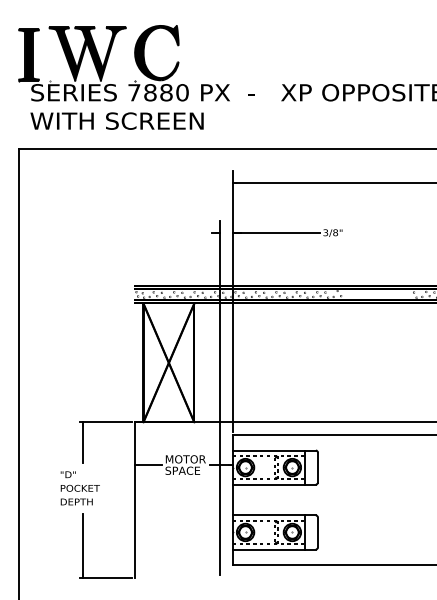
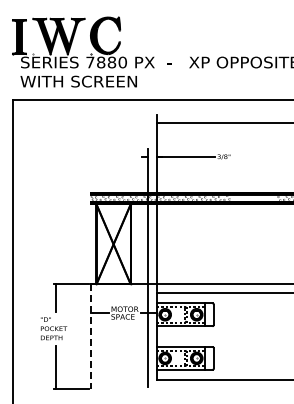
line: (134, 501) -> (90, 337), solid -> dashed

